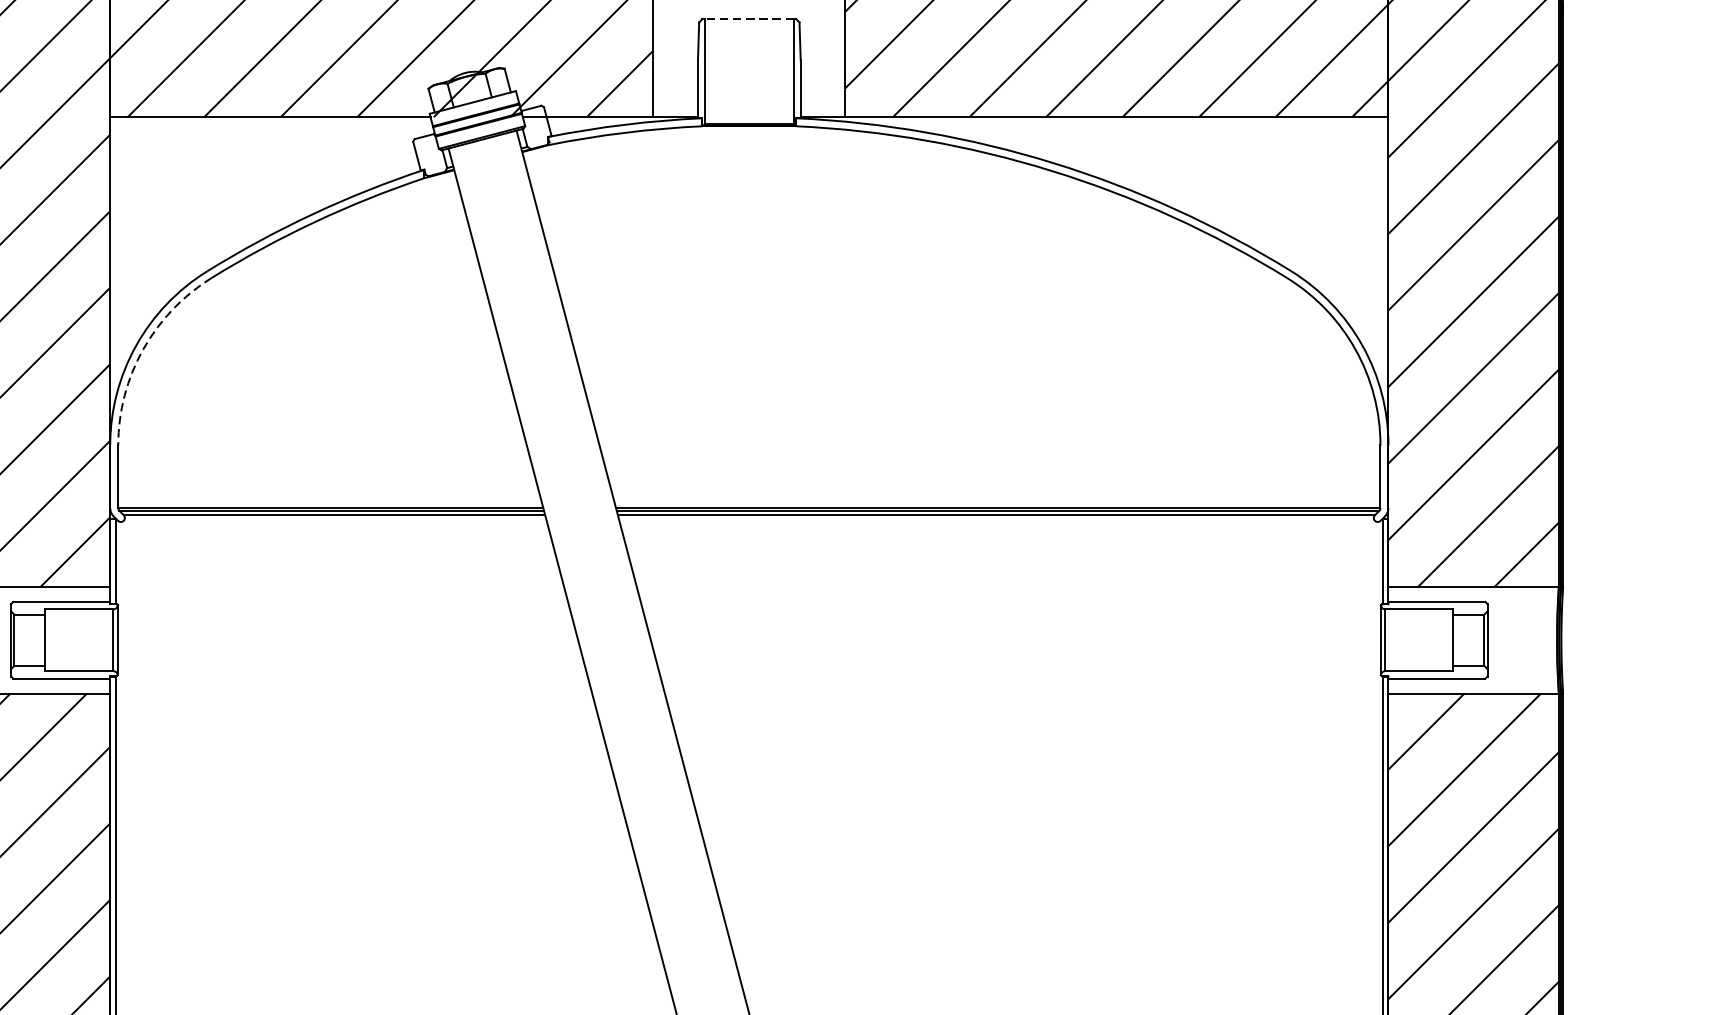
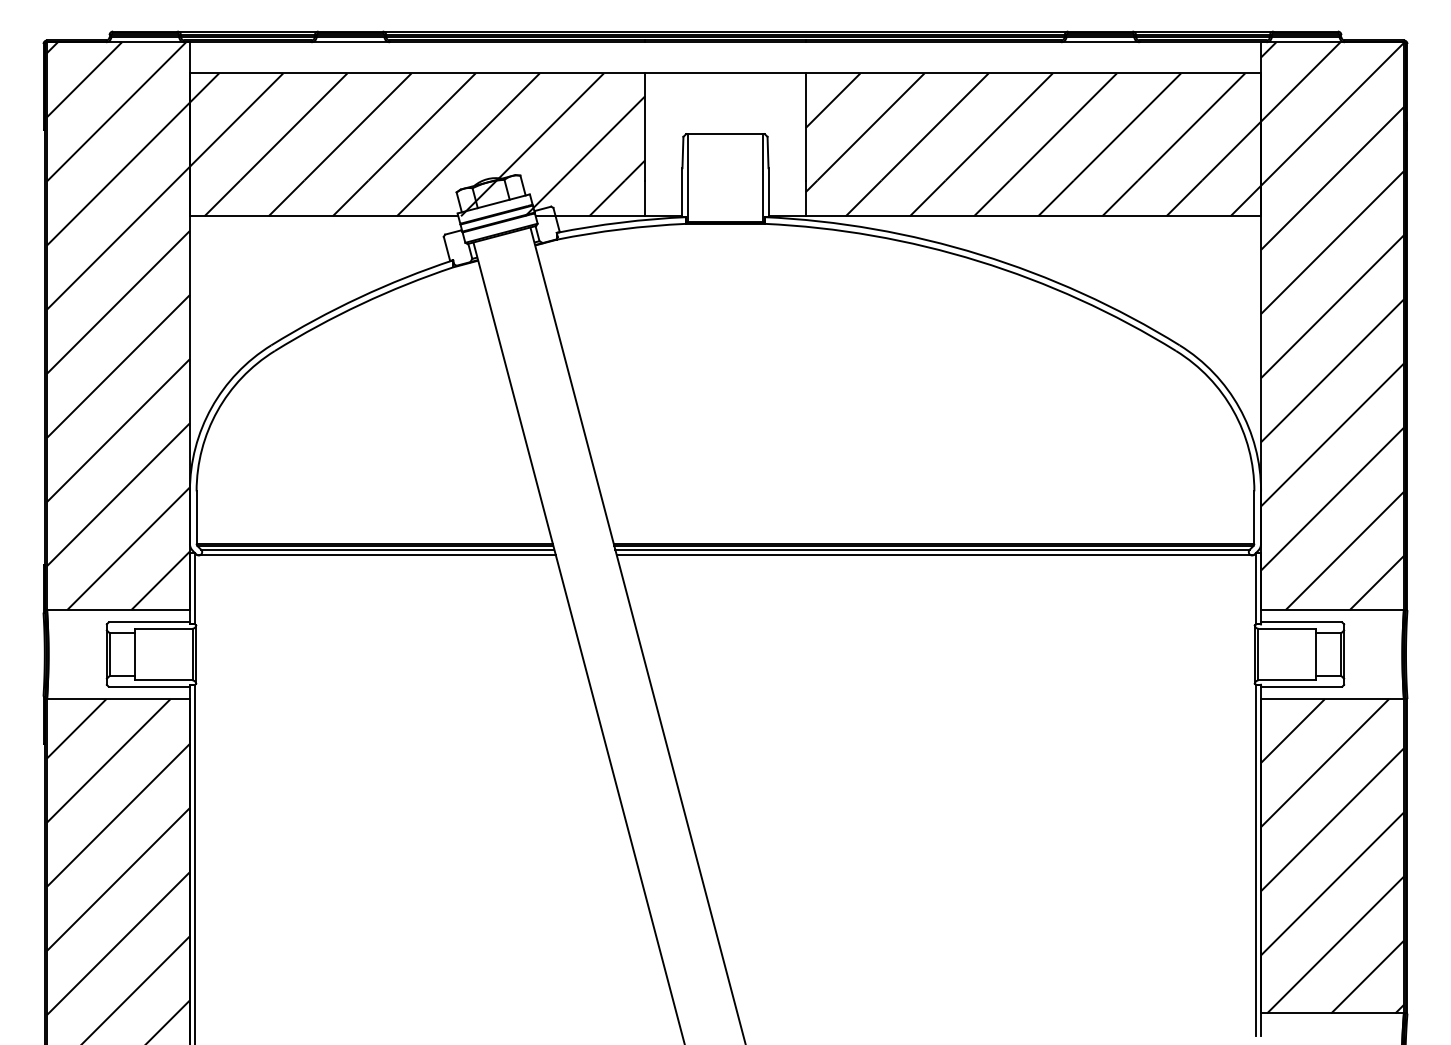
line: (749, 19) -> (725, 134), dashed -> solid
arc: (143, 350) -> (217, 411), dashed -> solid
line: (332, 522) -> (376, 555), added
line: (998, 522) -> (934, 555), added

